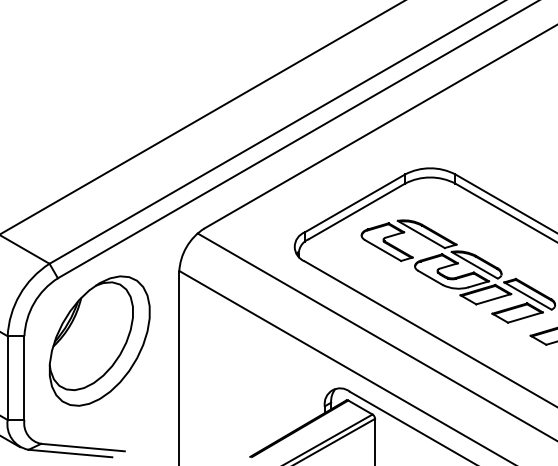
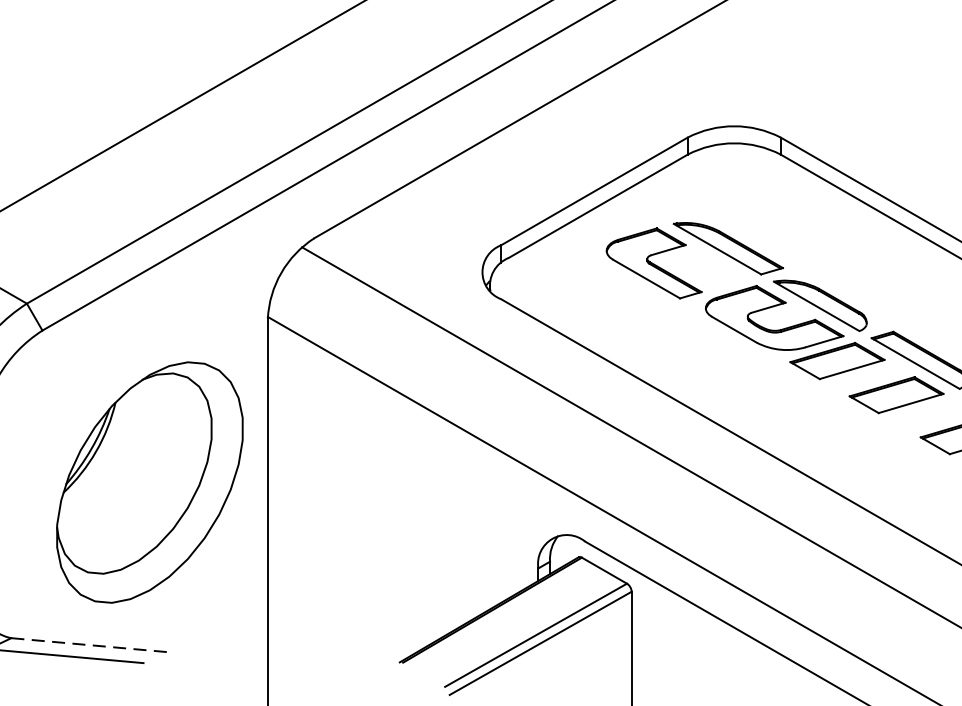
part: (99, 340) -> (149, 481), moved
line: (83, 447) -> (89, 644), solid -> dashed

